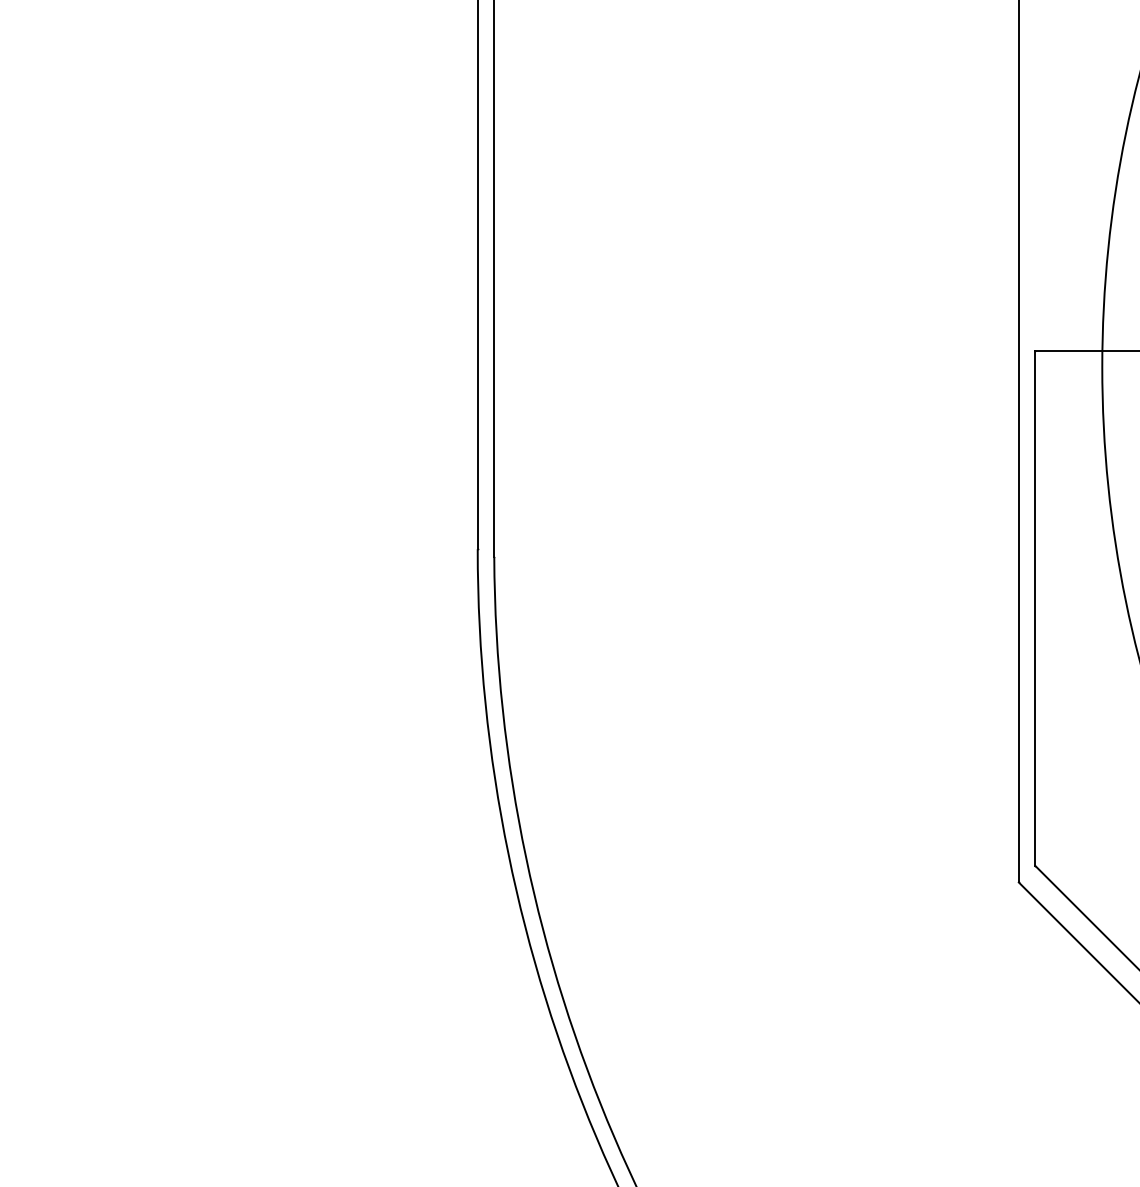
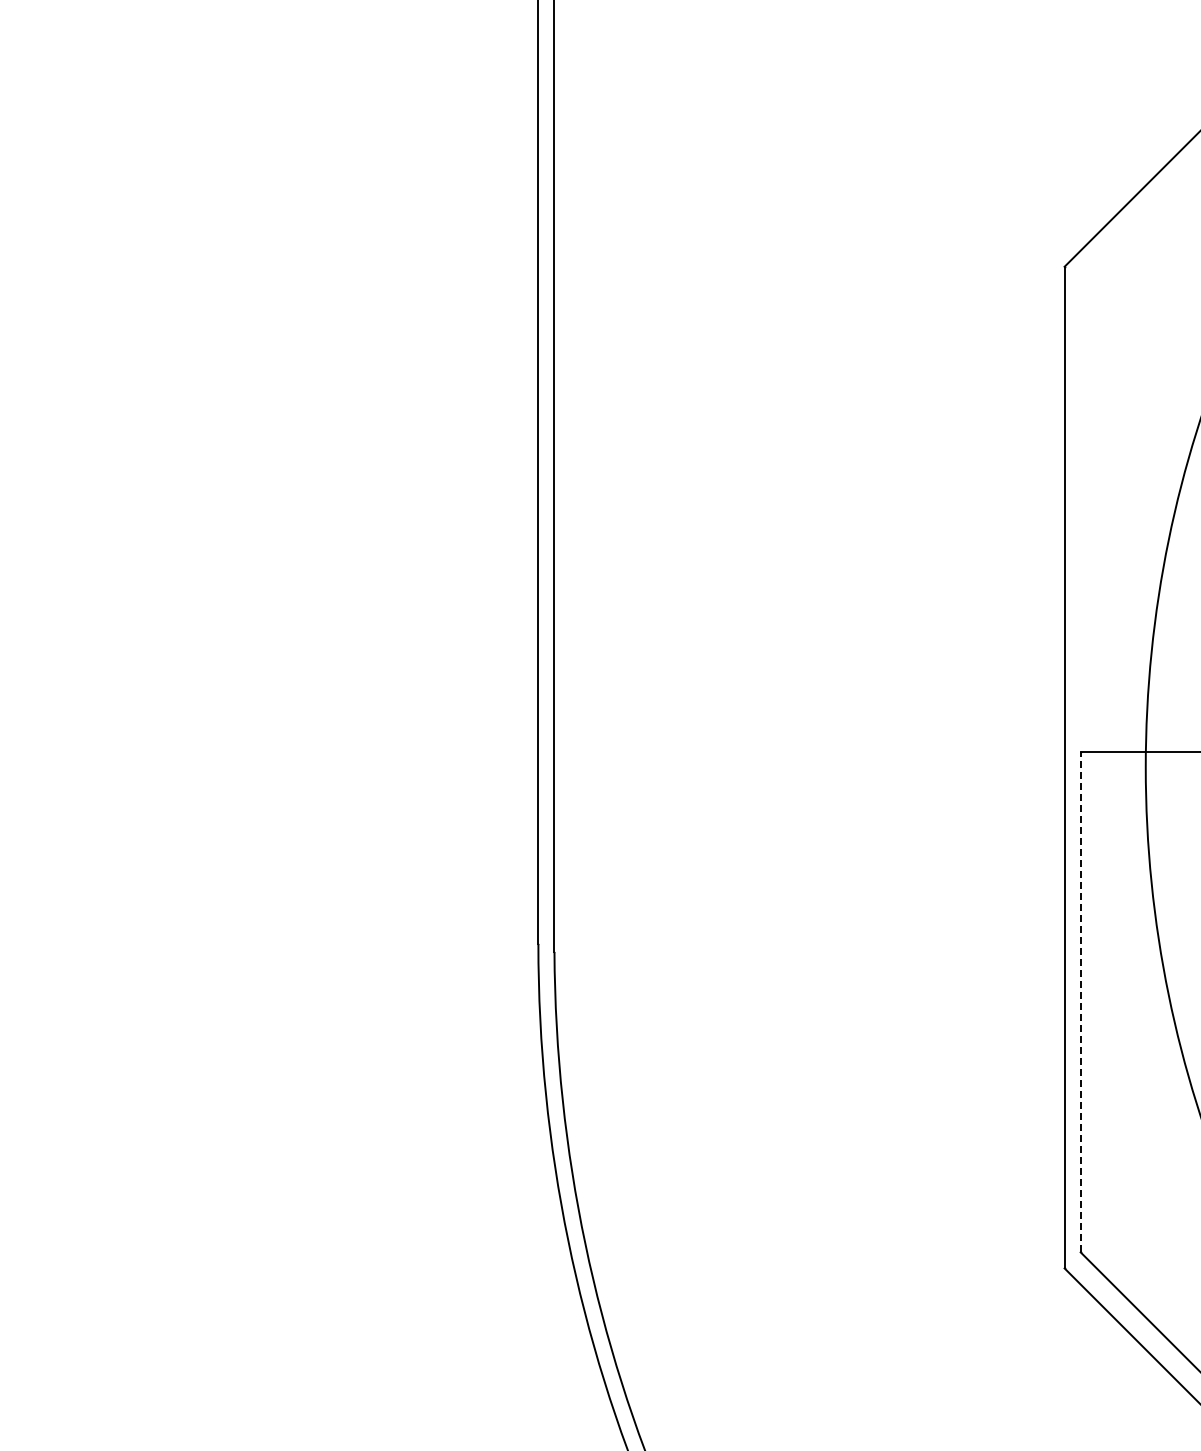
line: (1035, 607) -> (1080, 1001), solid -> dashed

